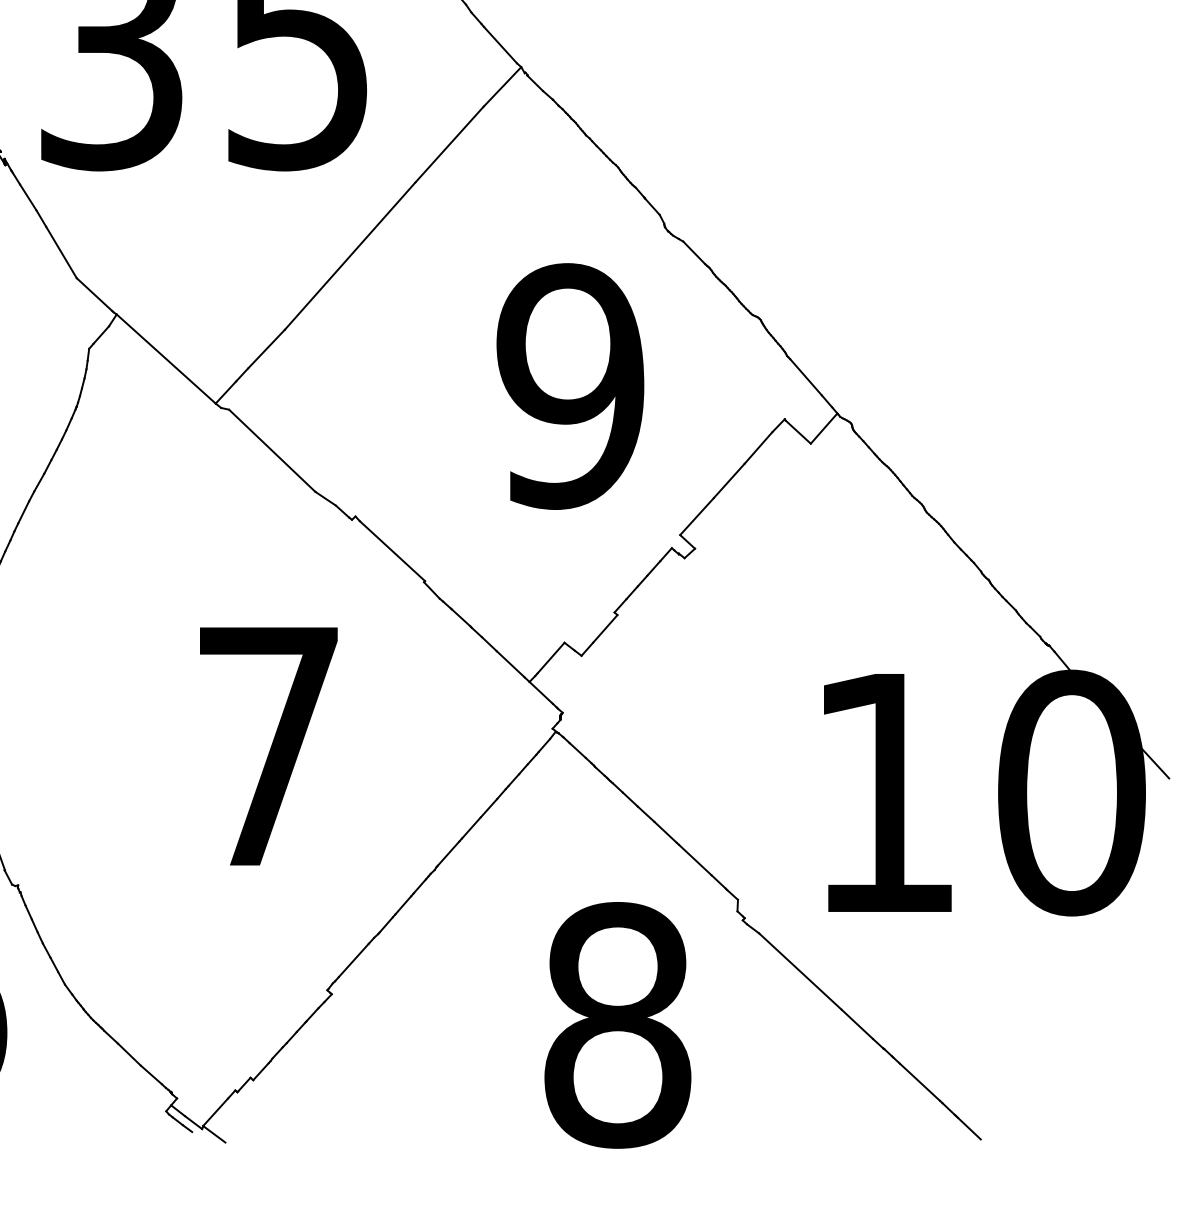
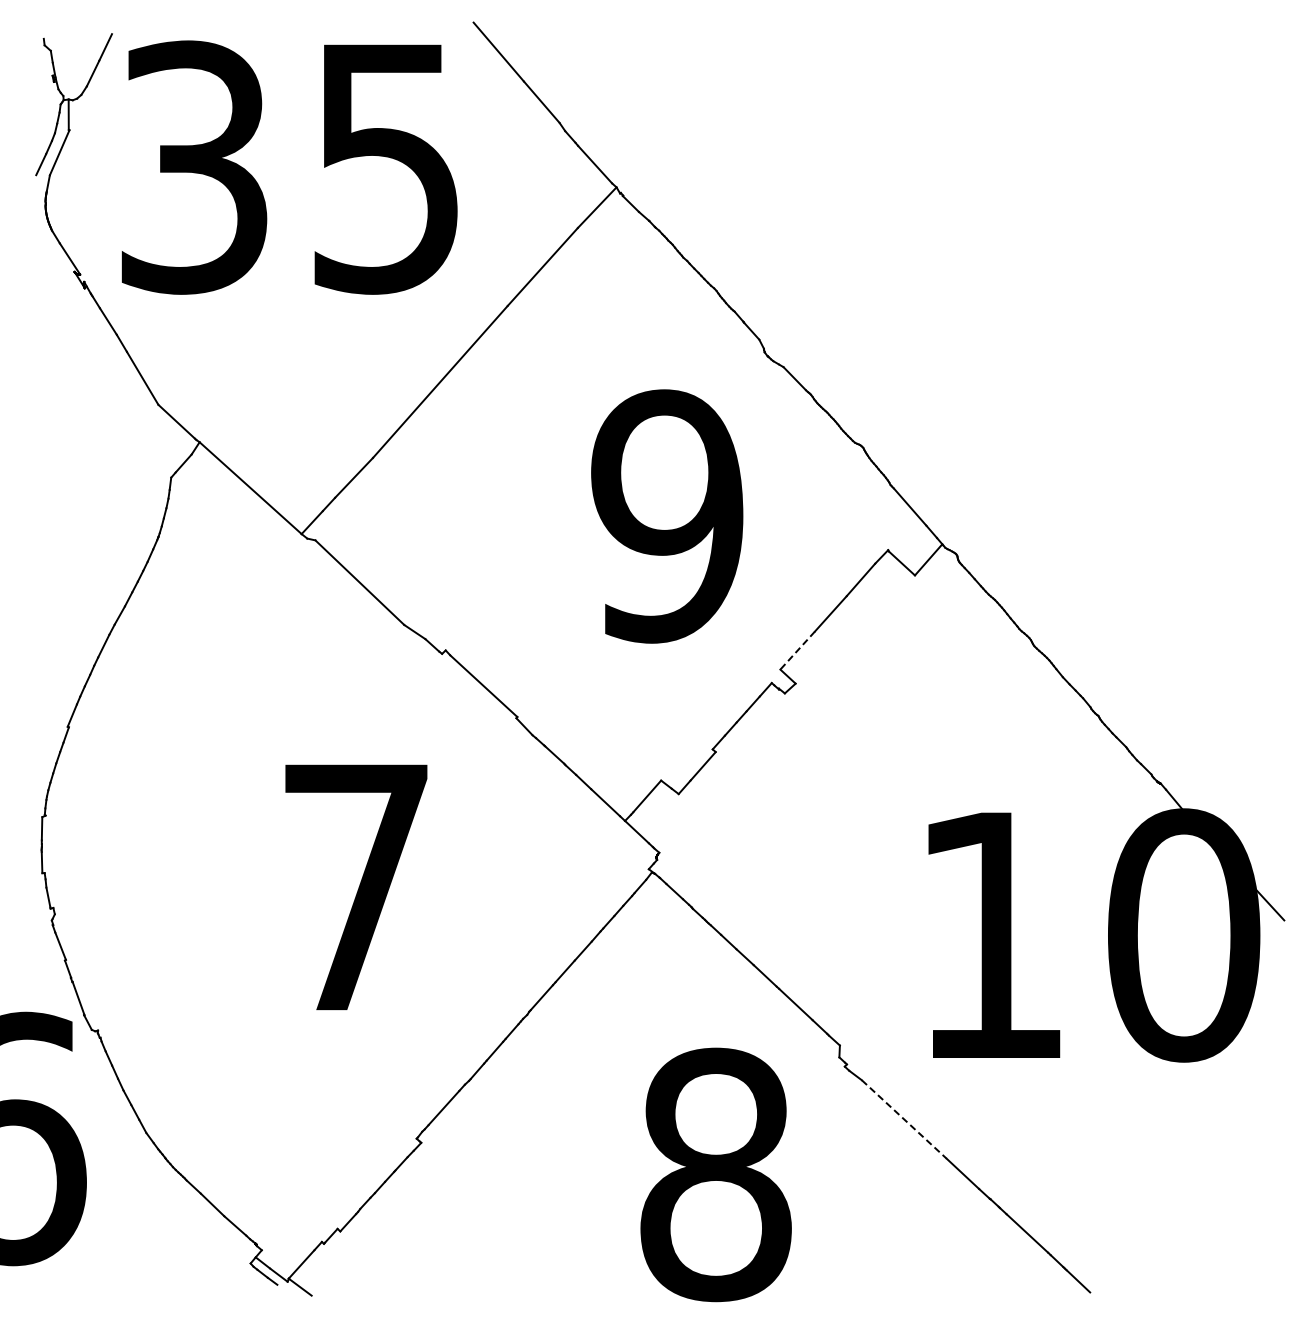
line: (696, 516) -> (797, 650), solid -> dashed
line: (800, 971) -> (904, 1119), solid -> dashed

